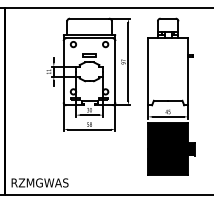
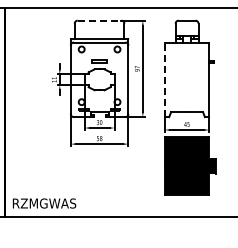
line: (89, 18) -> (99, 20), solid -> dashed
line: (147, 71) -> (164, 79), solid -> dashed

